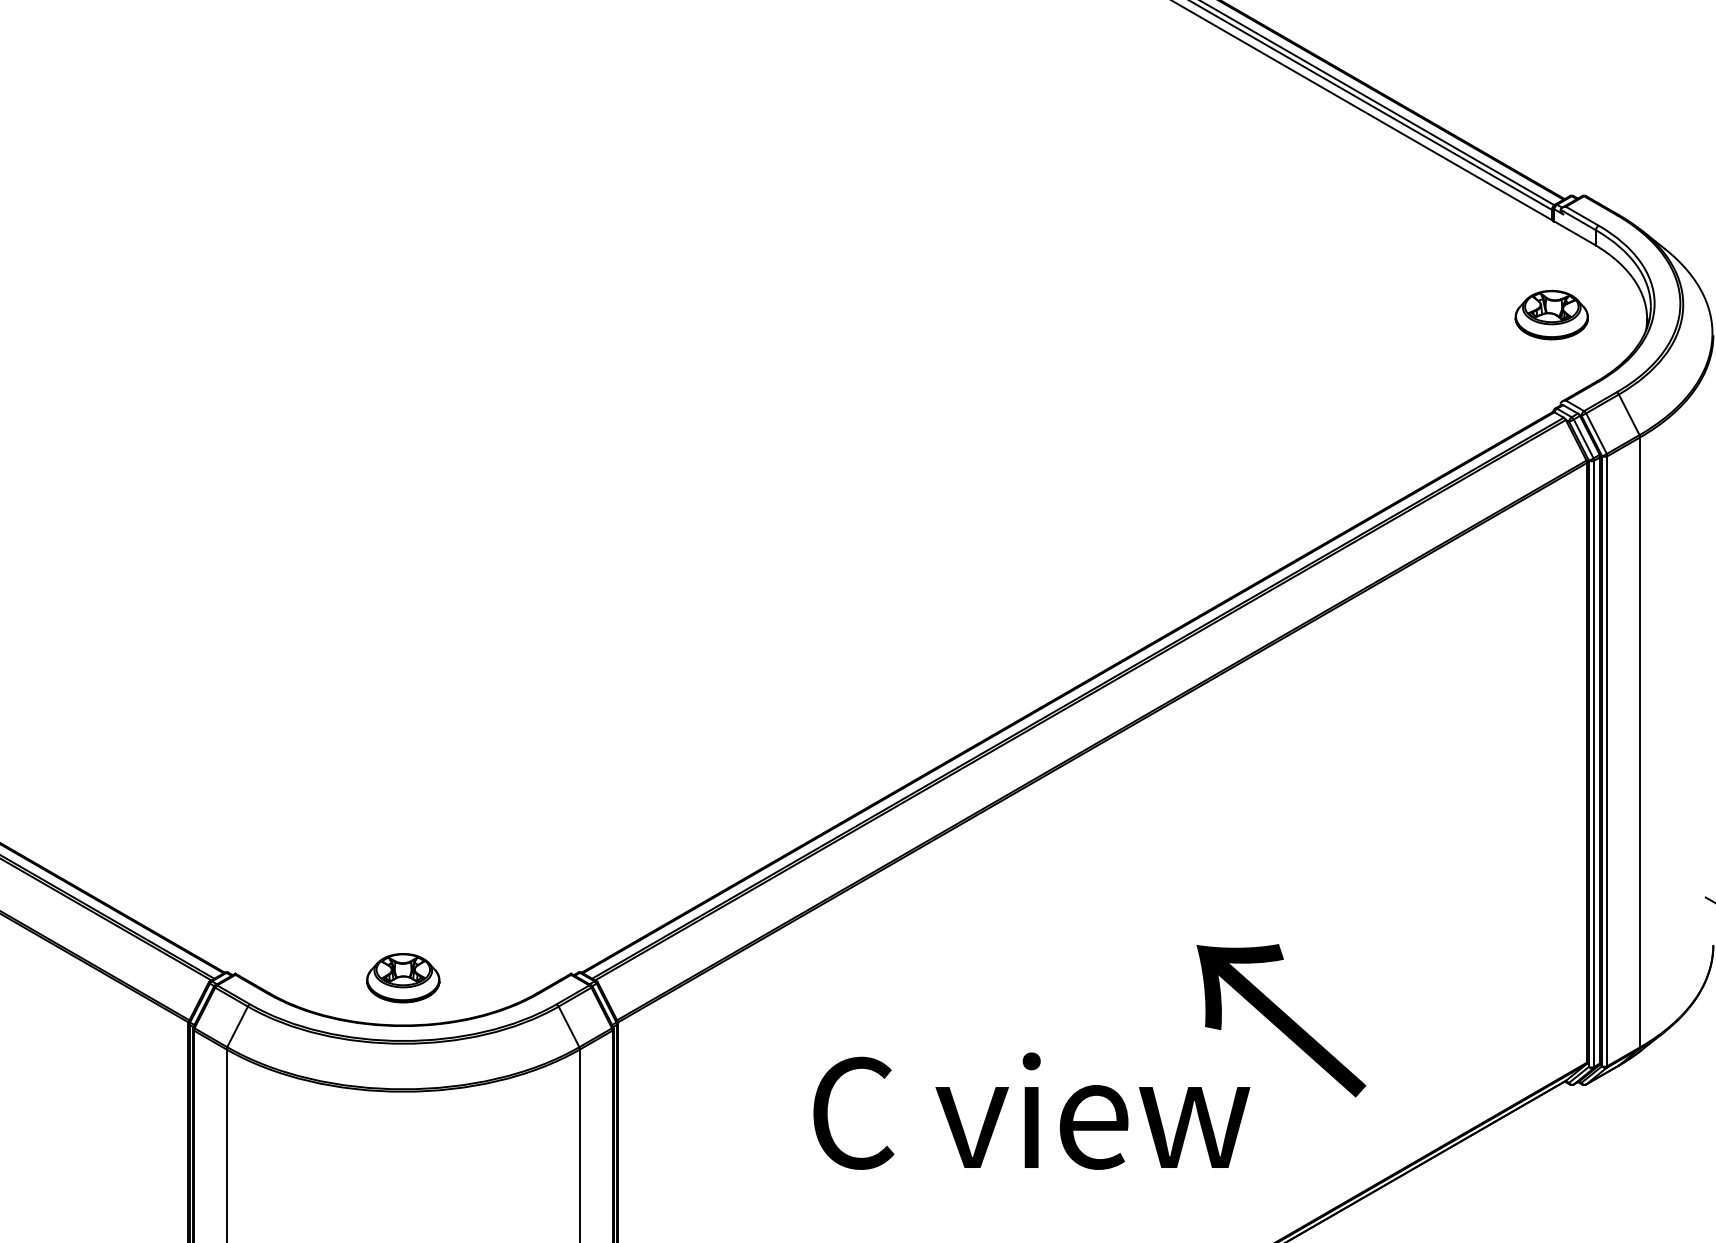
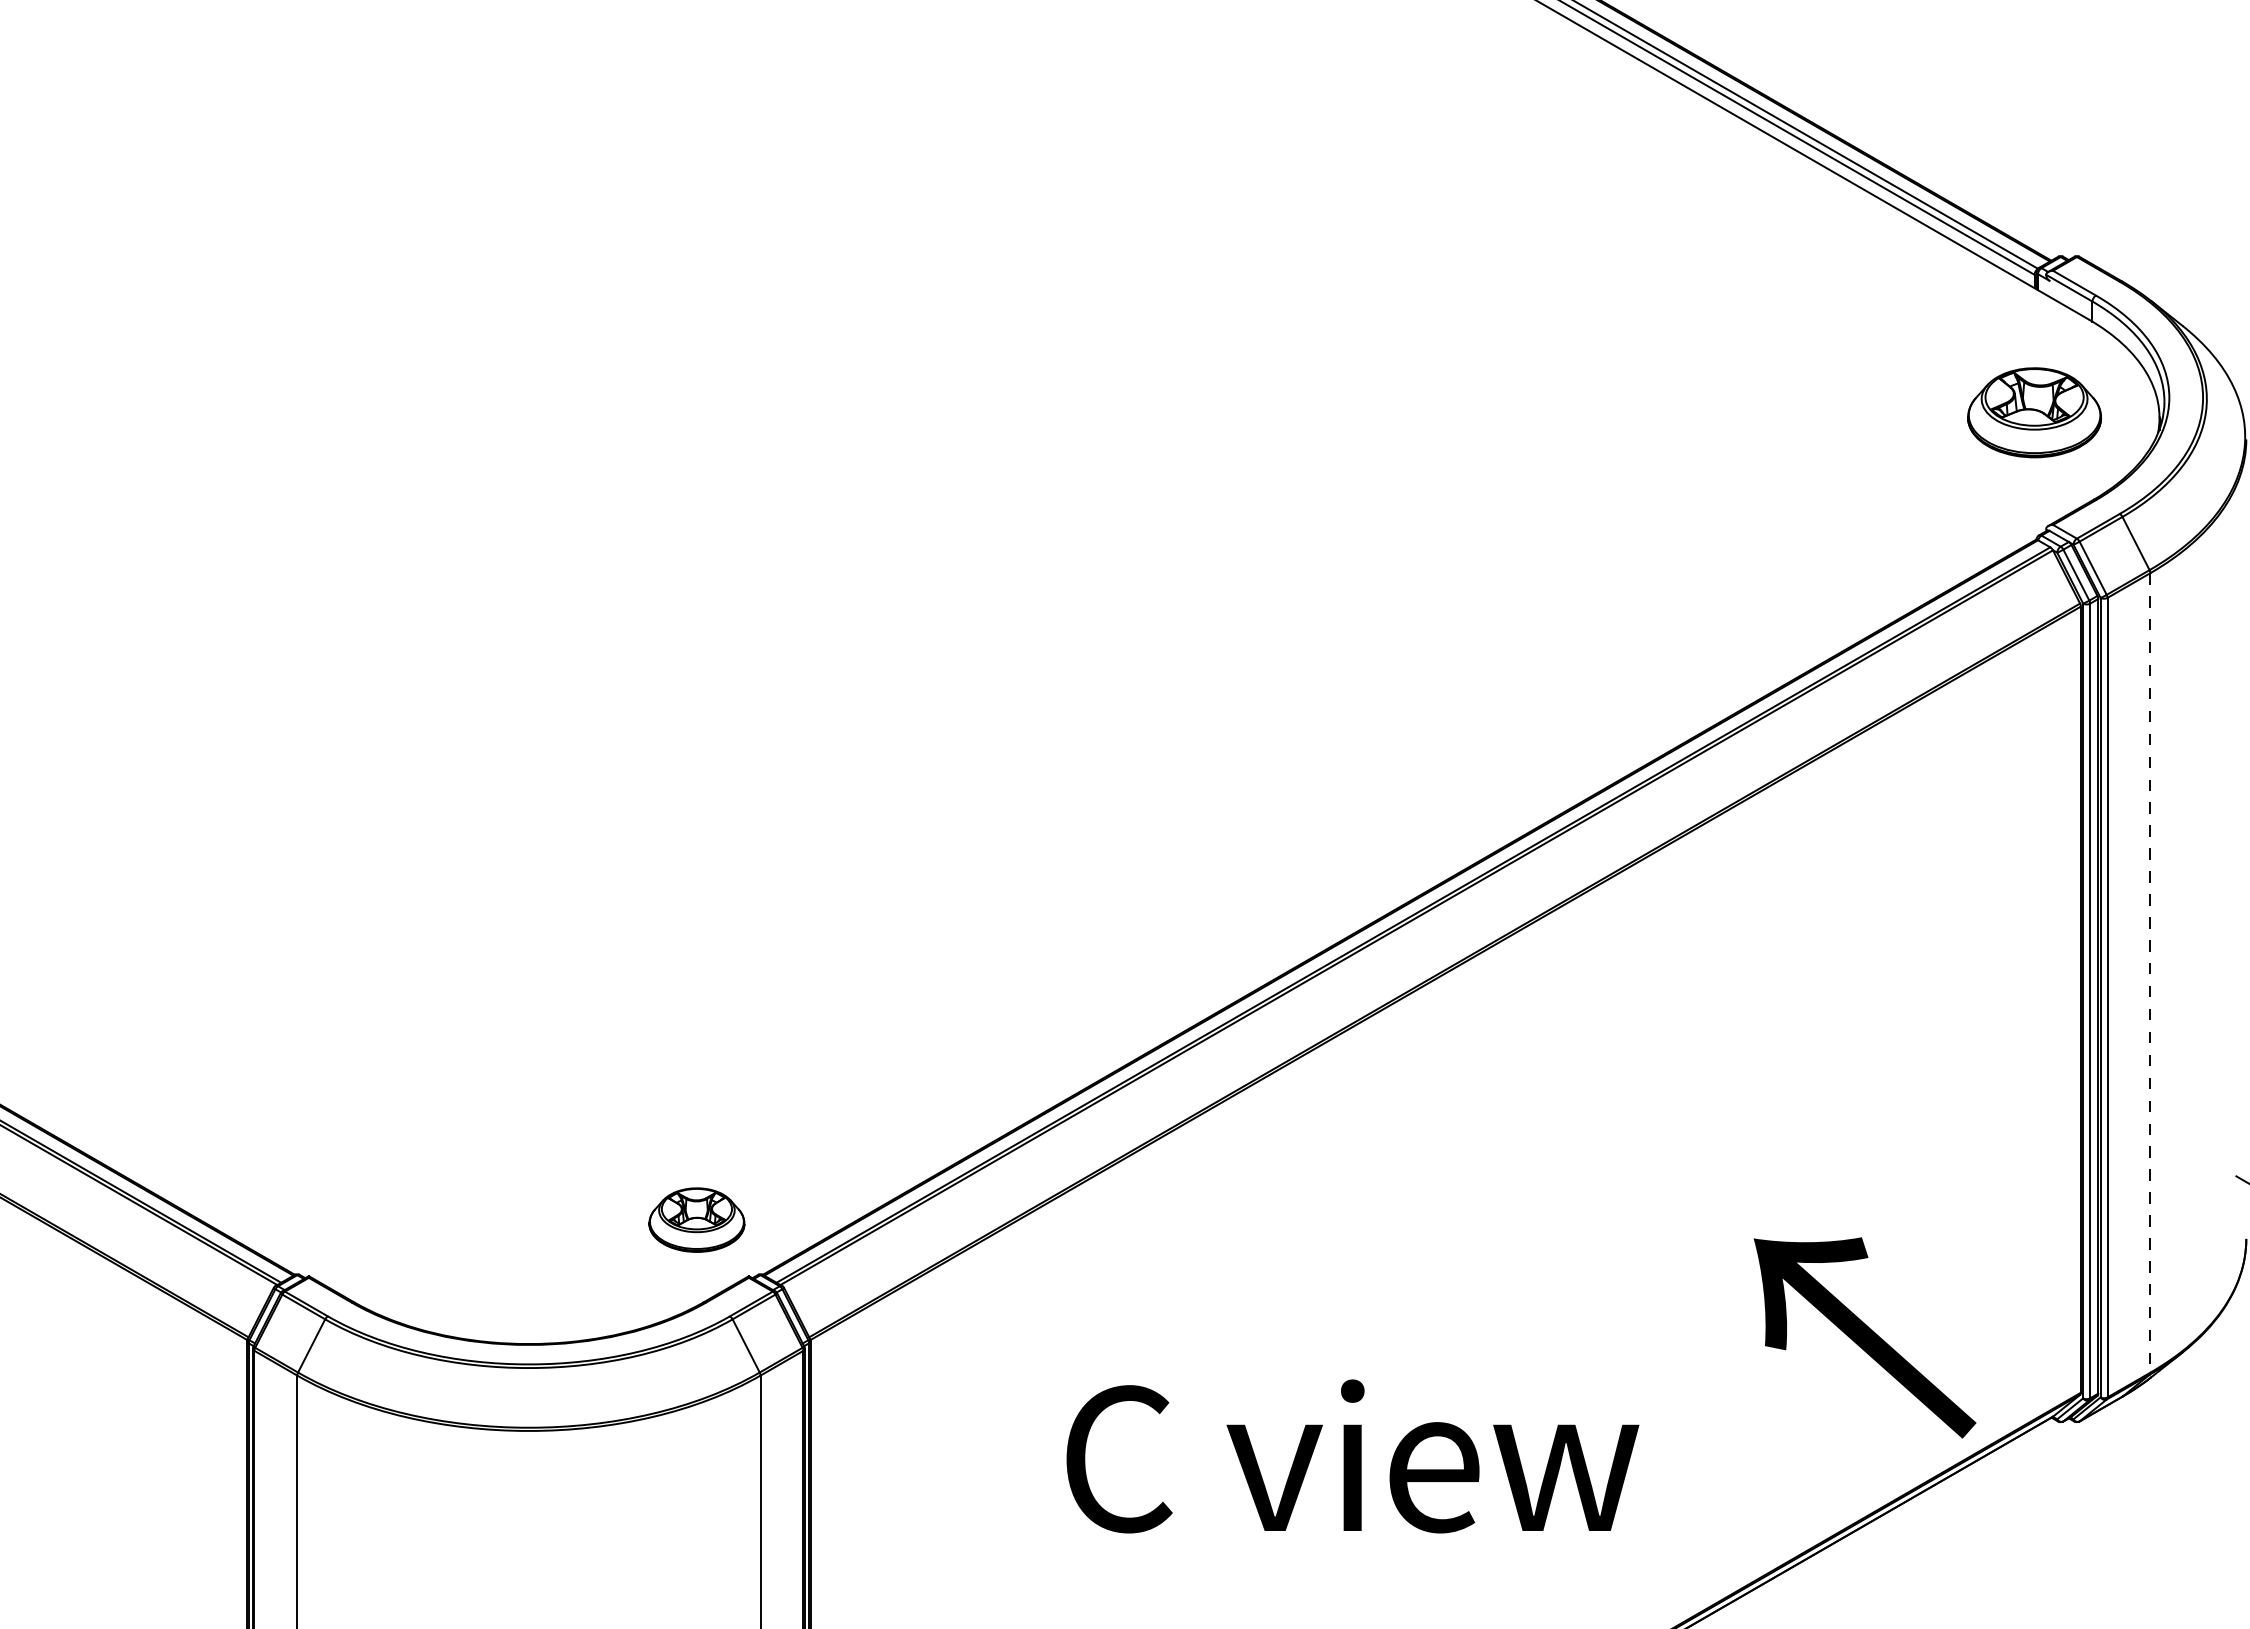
part: (1551, 314) -> (2034, 412), size x1.4
line: (1640, 742) -> (2150, 972), solid -> dashed
part: (402, 977) -> (696, 1219), moved
text: (1280, 1020) -> (1864, 1337), moved

